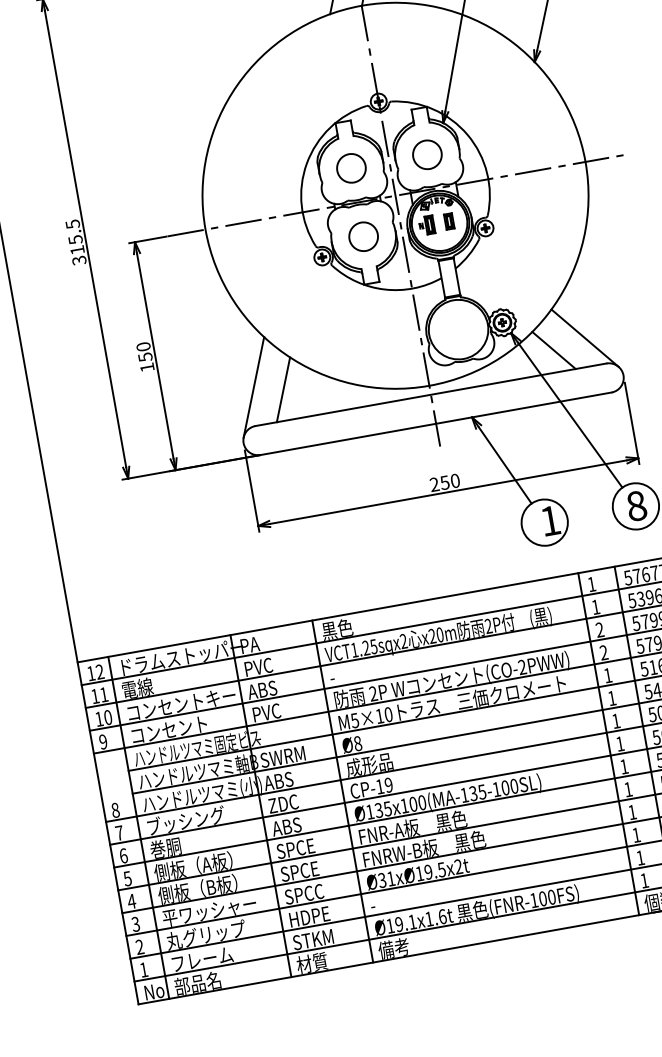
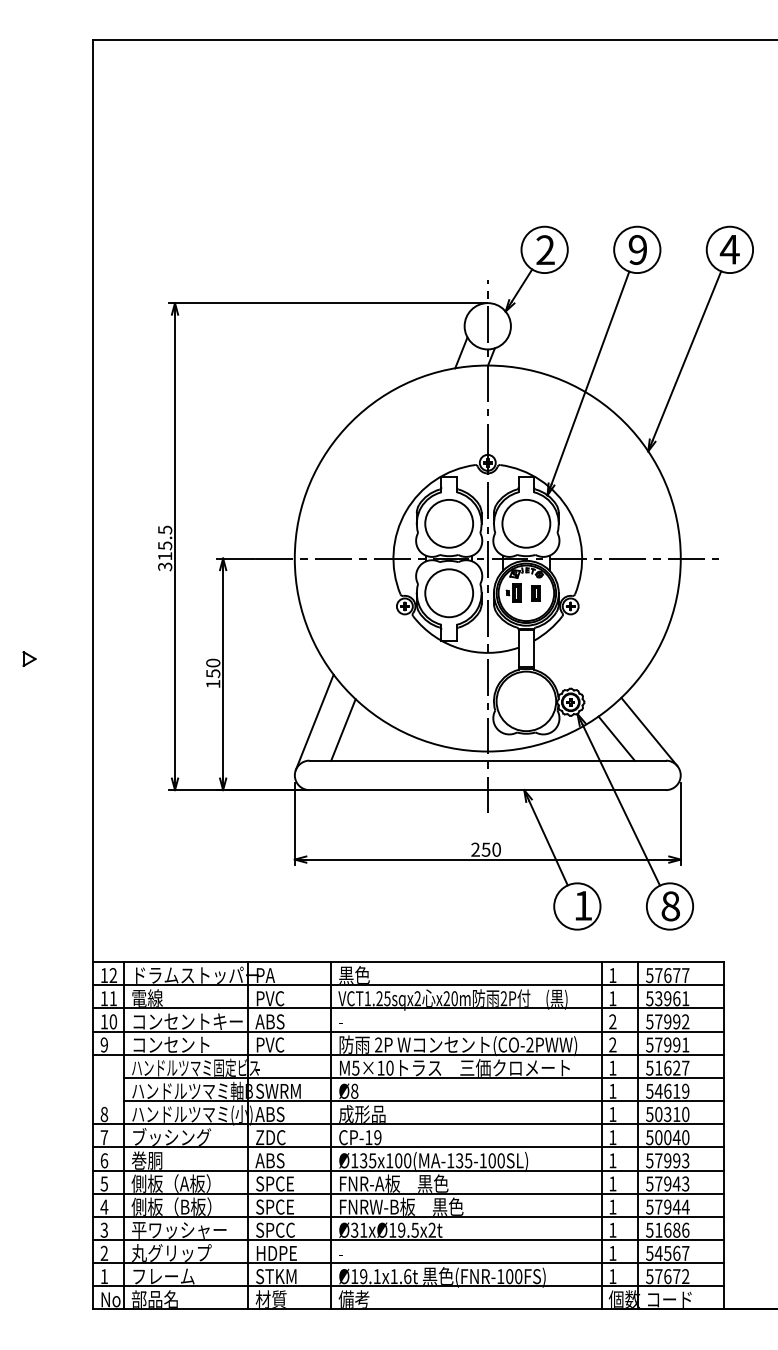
circle: (427, 154) -> (526, 523), size x1.67
circle: (351, 168) -> (449, 523), size x1.67
circle: (363, 236) -> (449, 593), size x1.67

